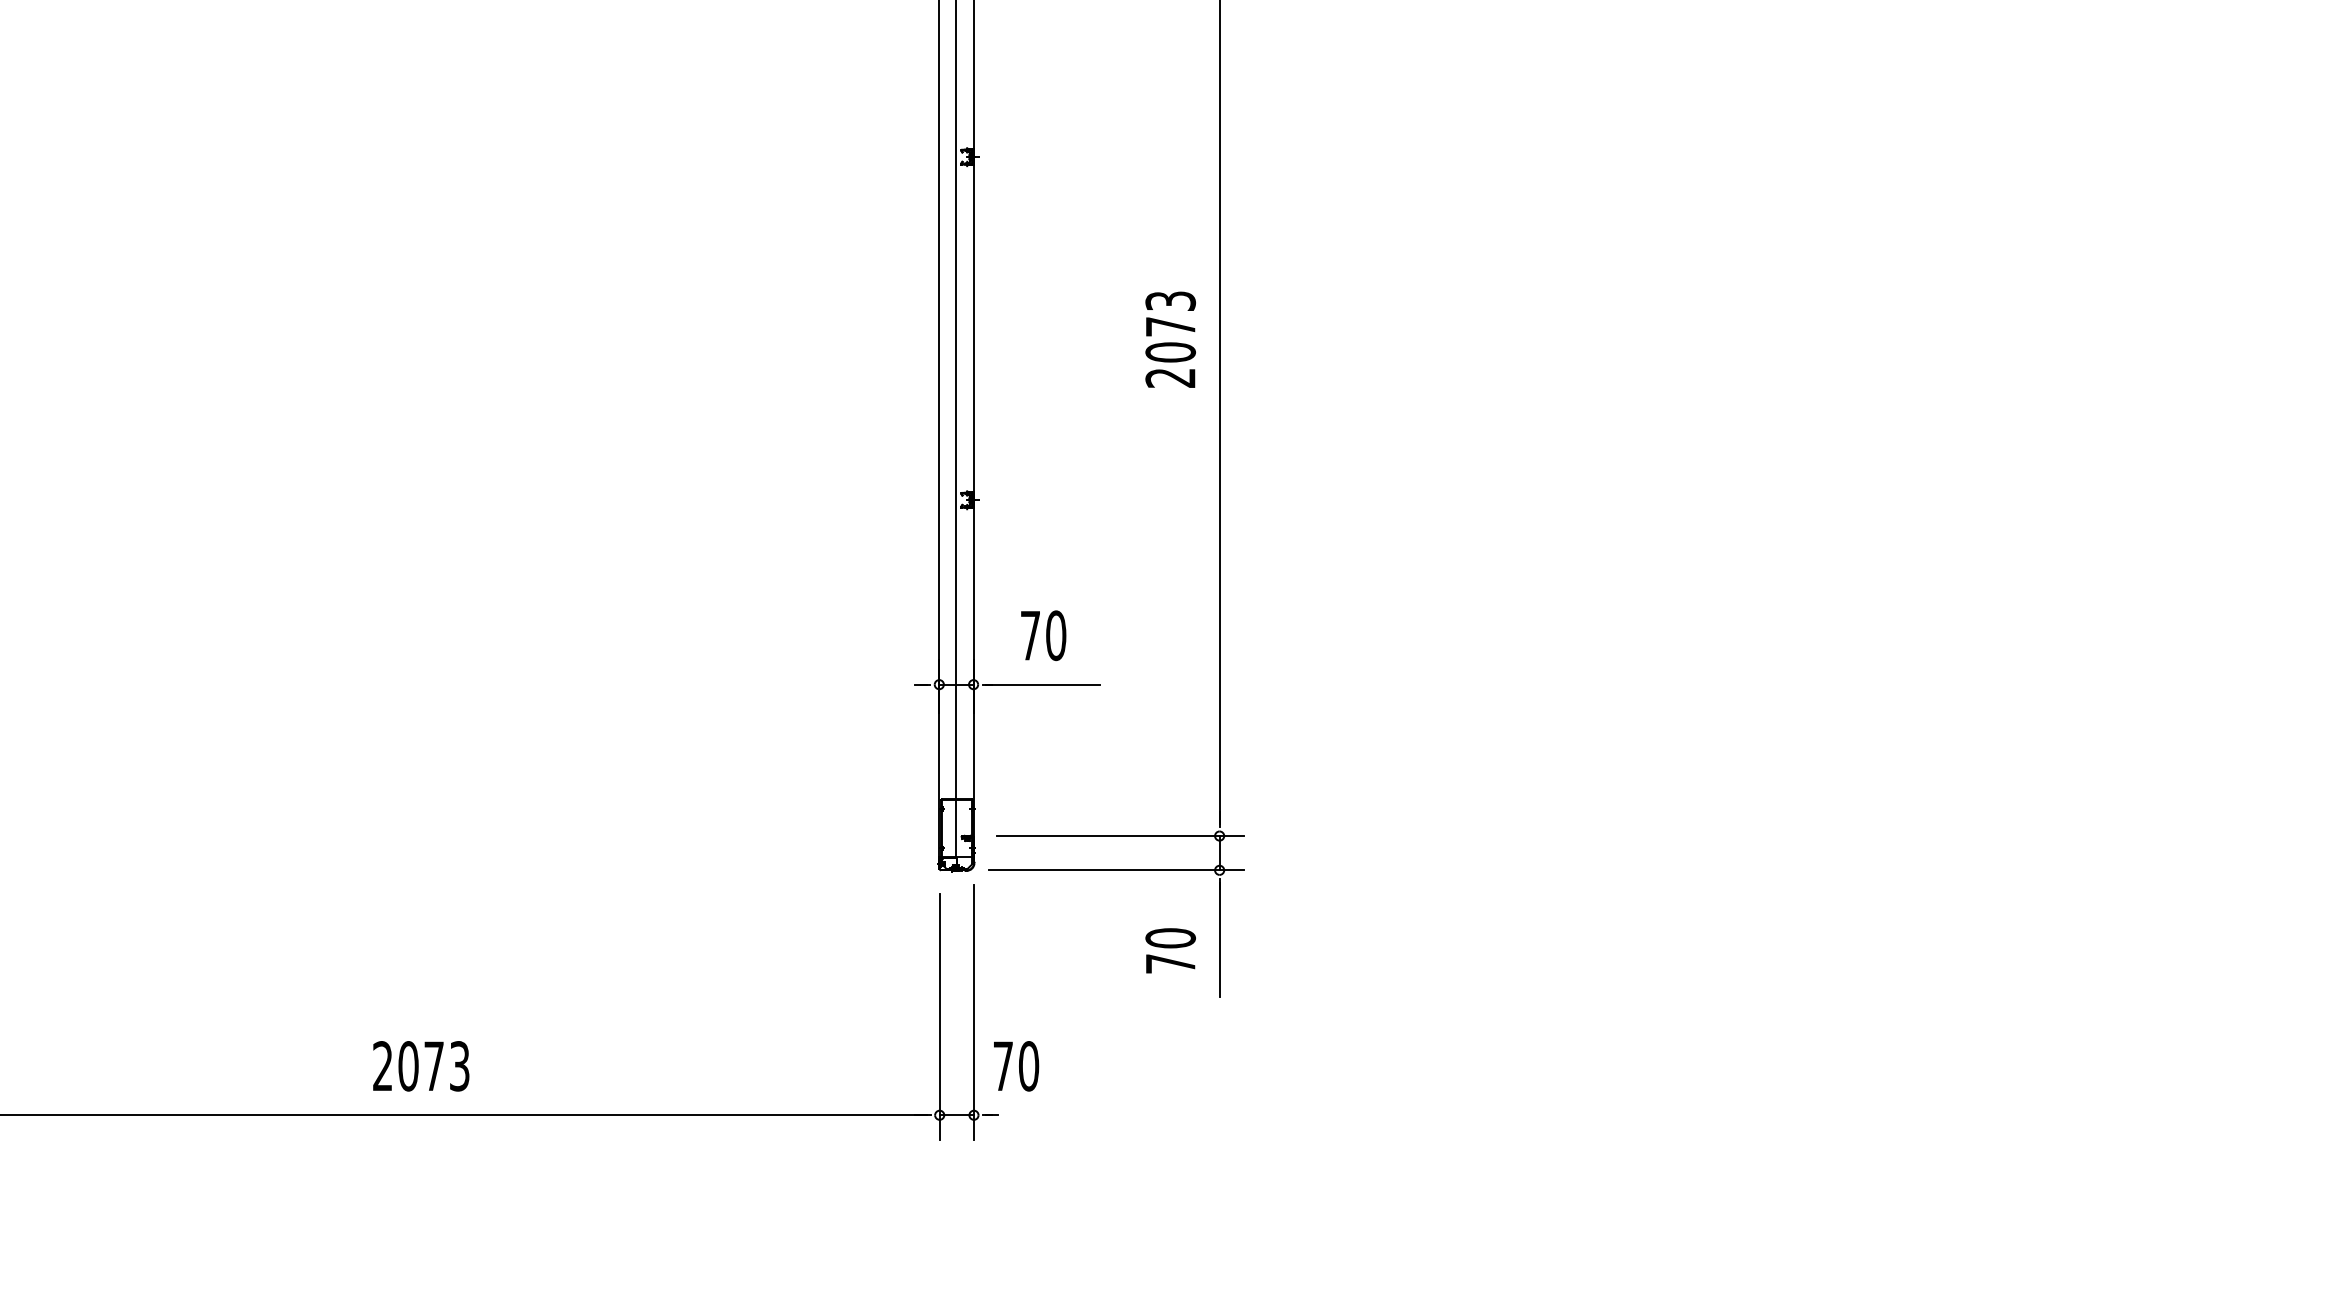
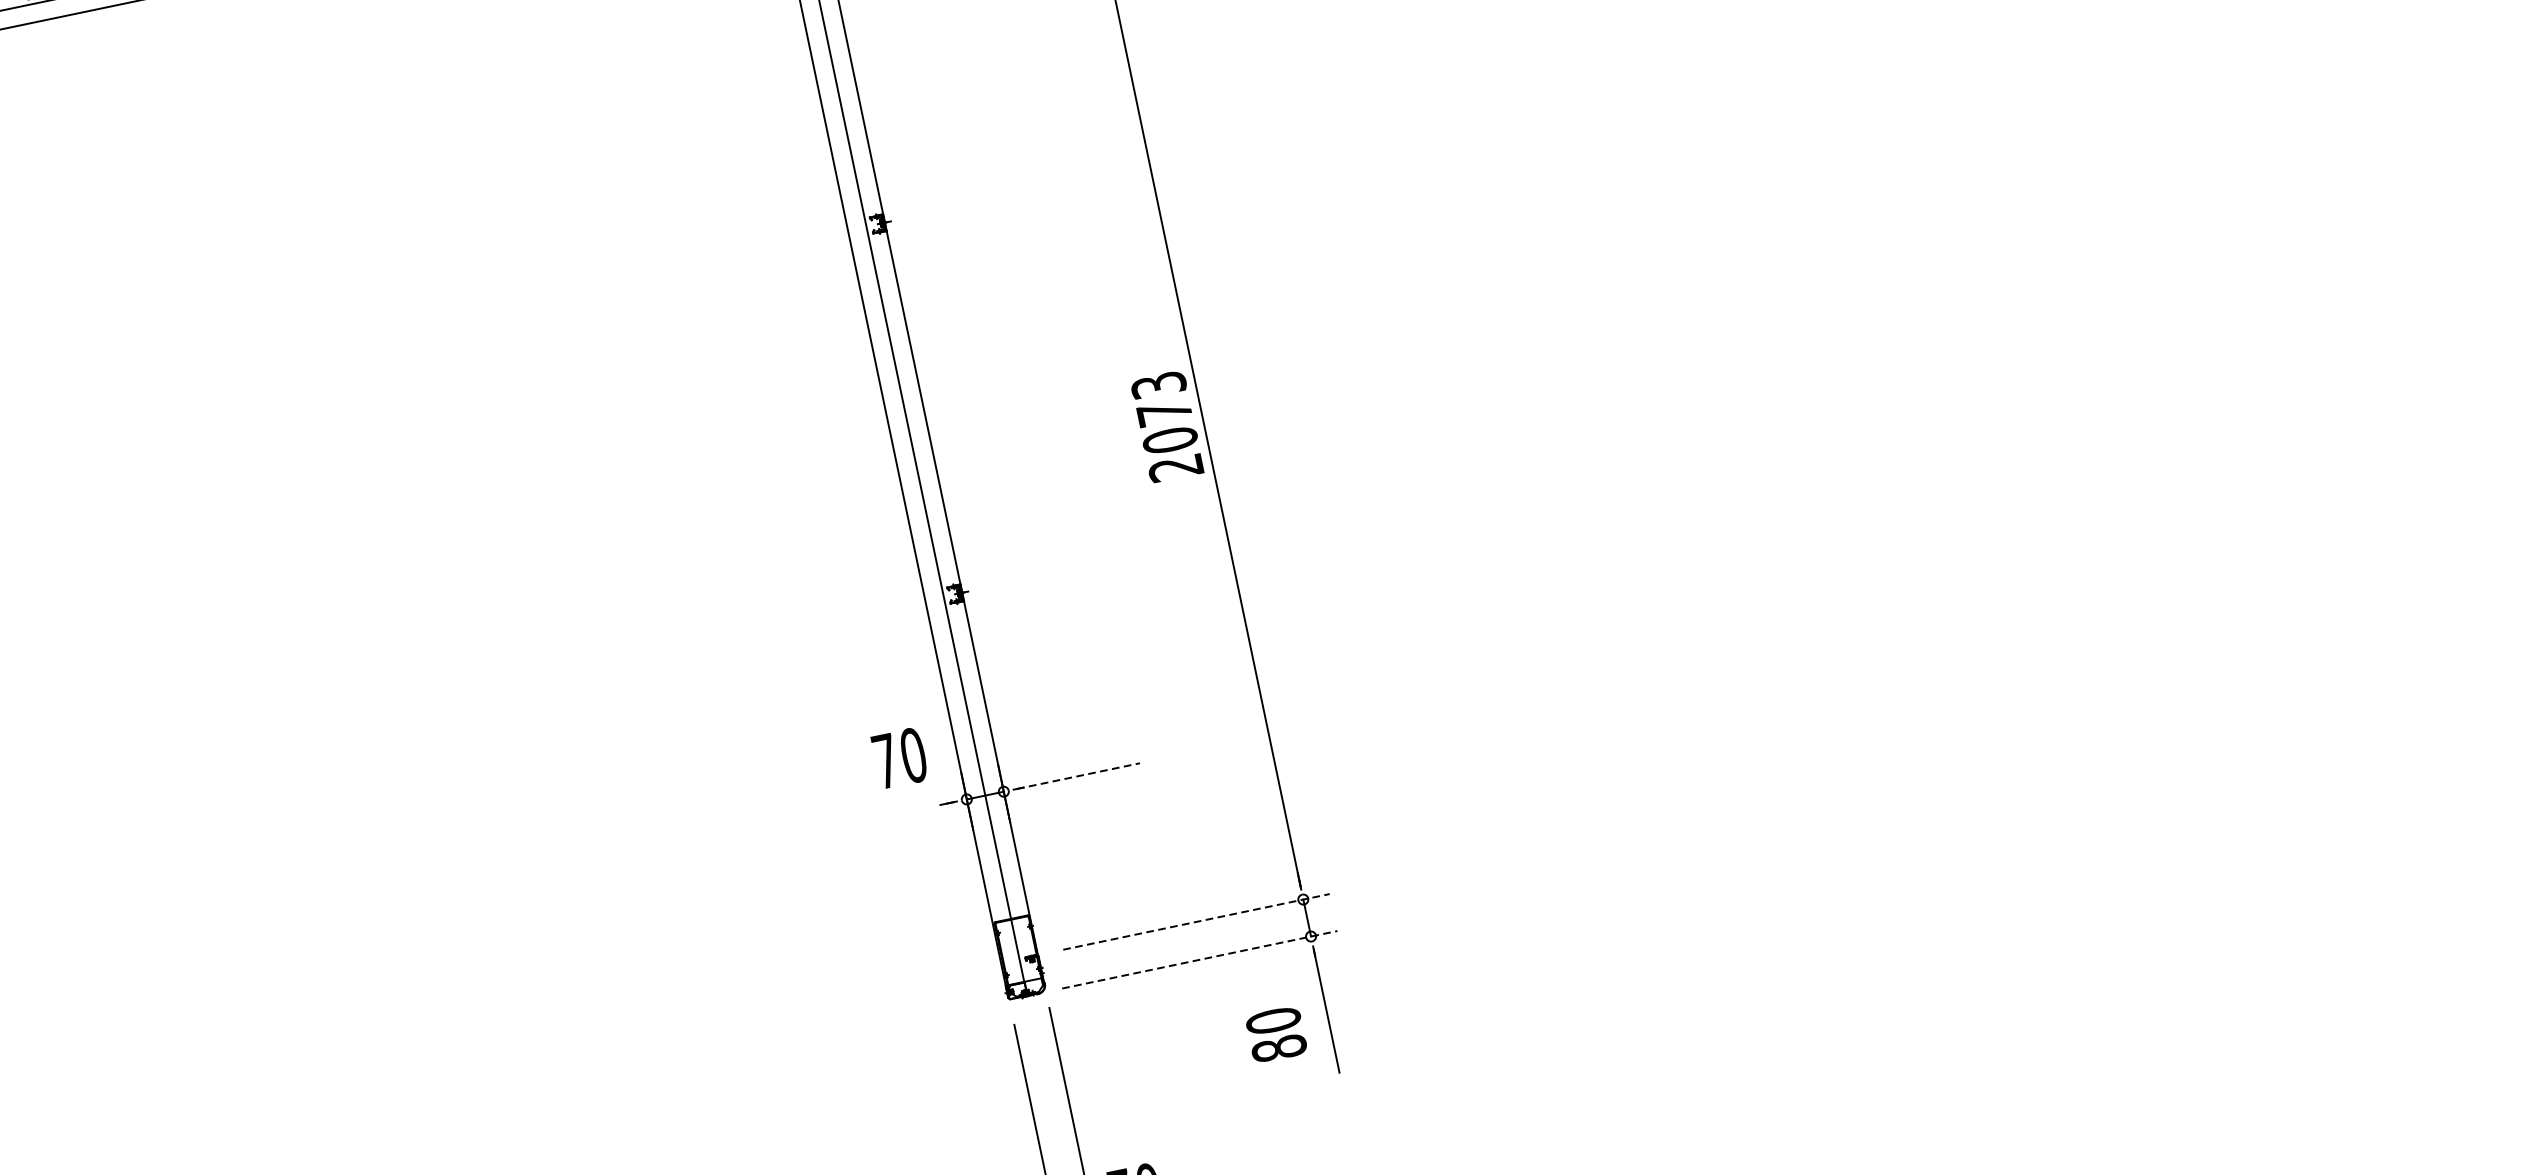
text: (1170, 339) -> (1167, 426), moved
text: (1043, 635) -> (899, 758), moved
line: (1042, 684) -> (1078, 776), solid -> dashed
line: (1120, 836) -> (1196, 922), solid -> dashed
line: (1116, 870) -> (1199, 959), solid -> dashed
text: (1170, 963) -> (1279, 1048), 70 -> 80

